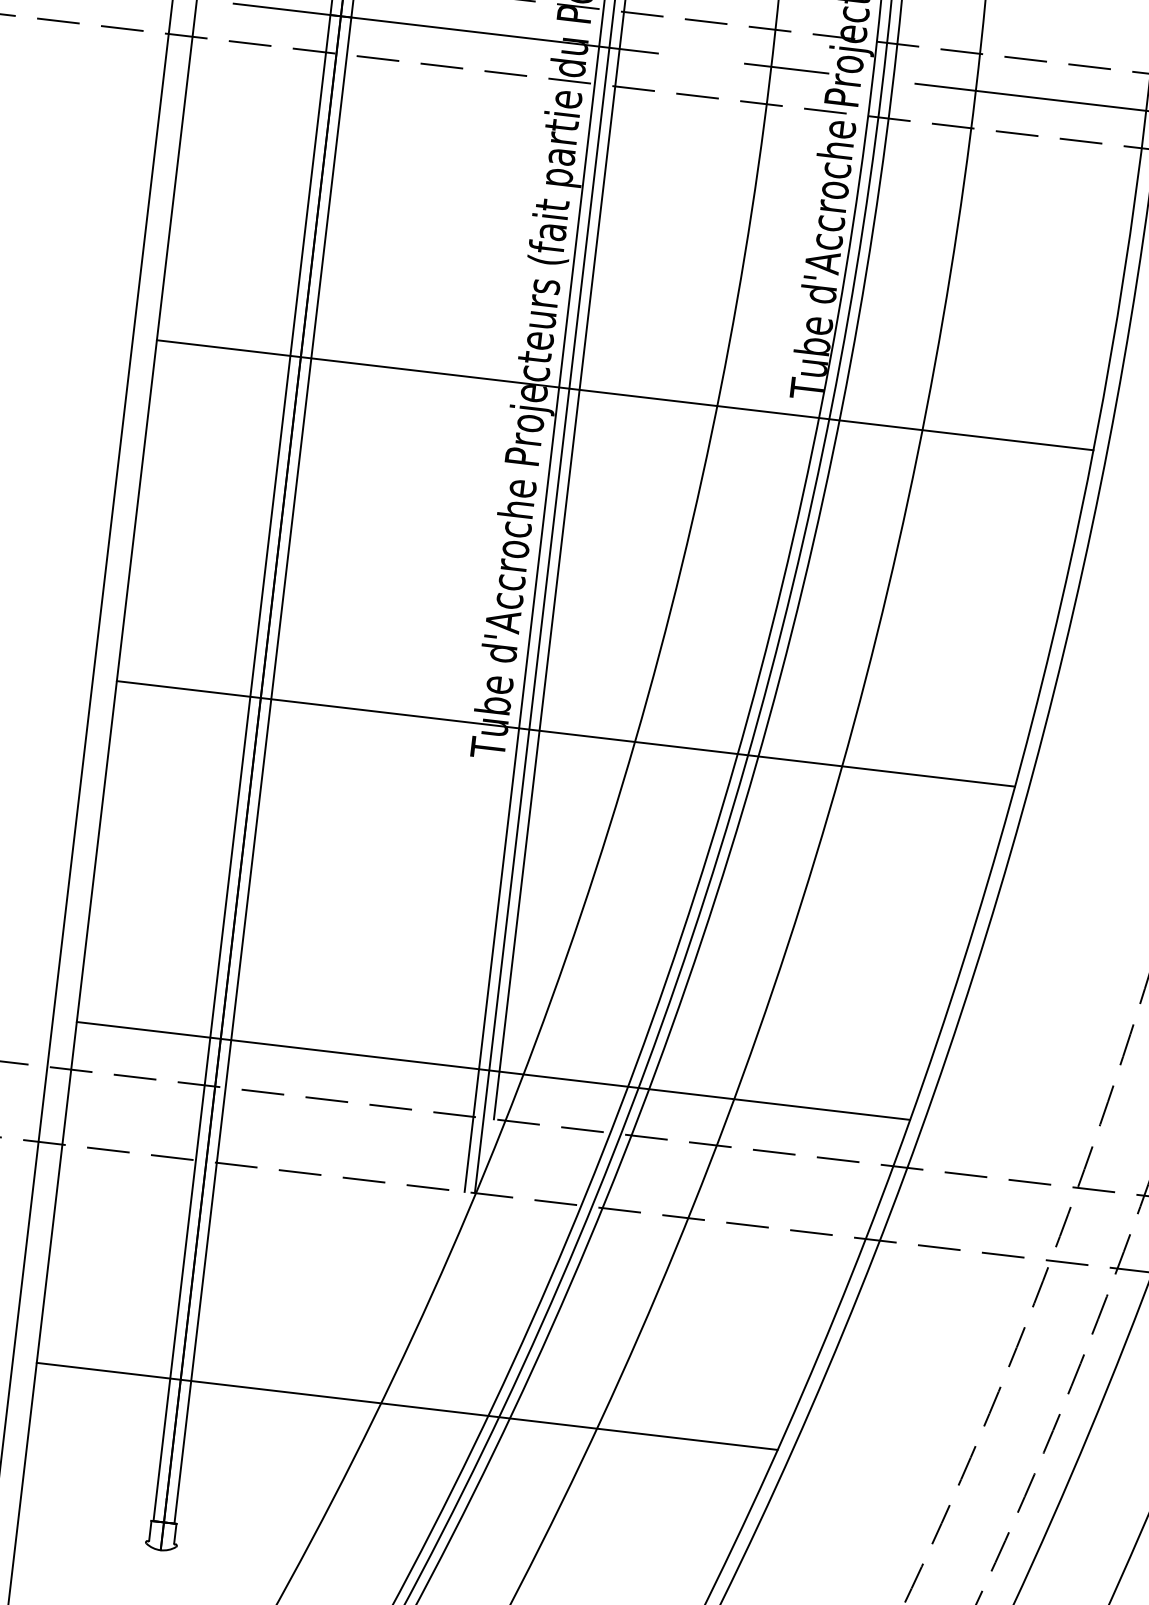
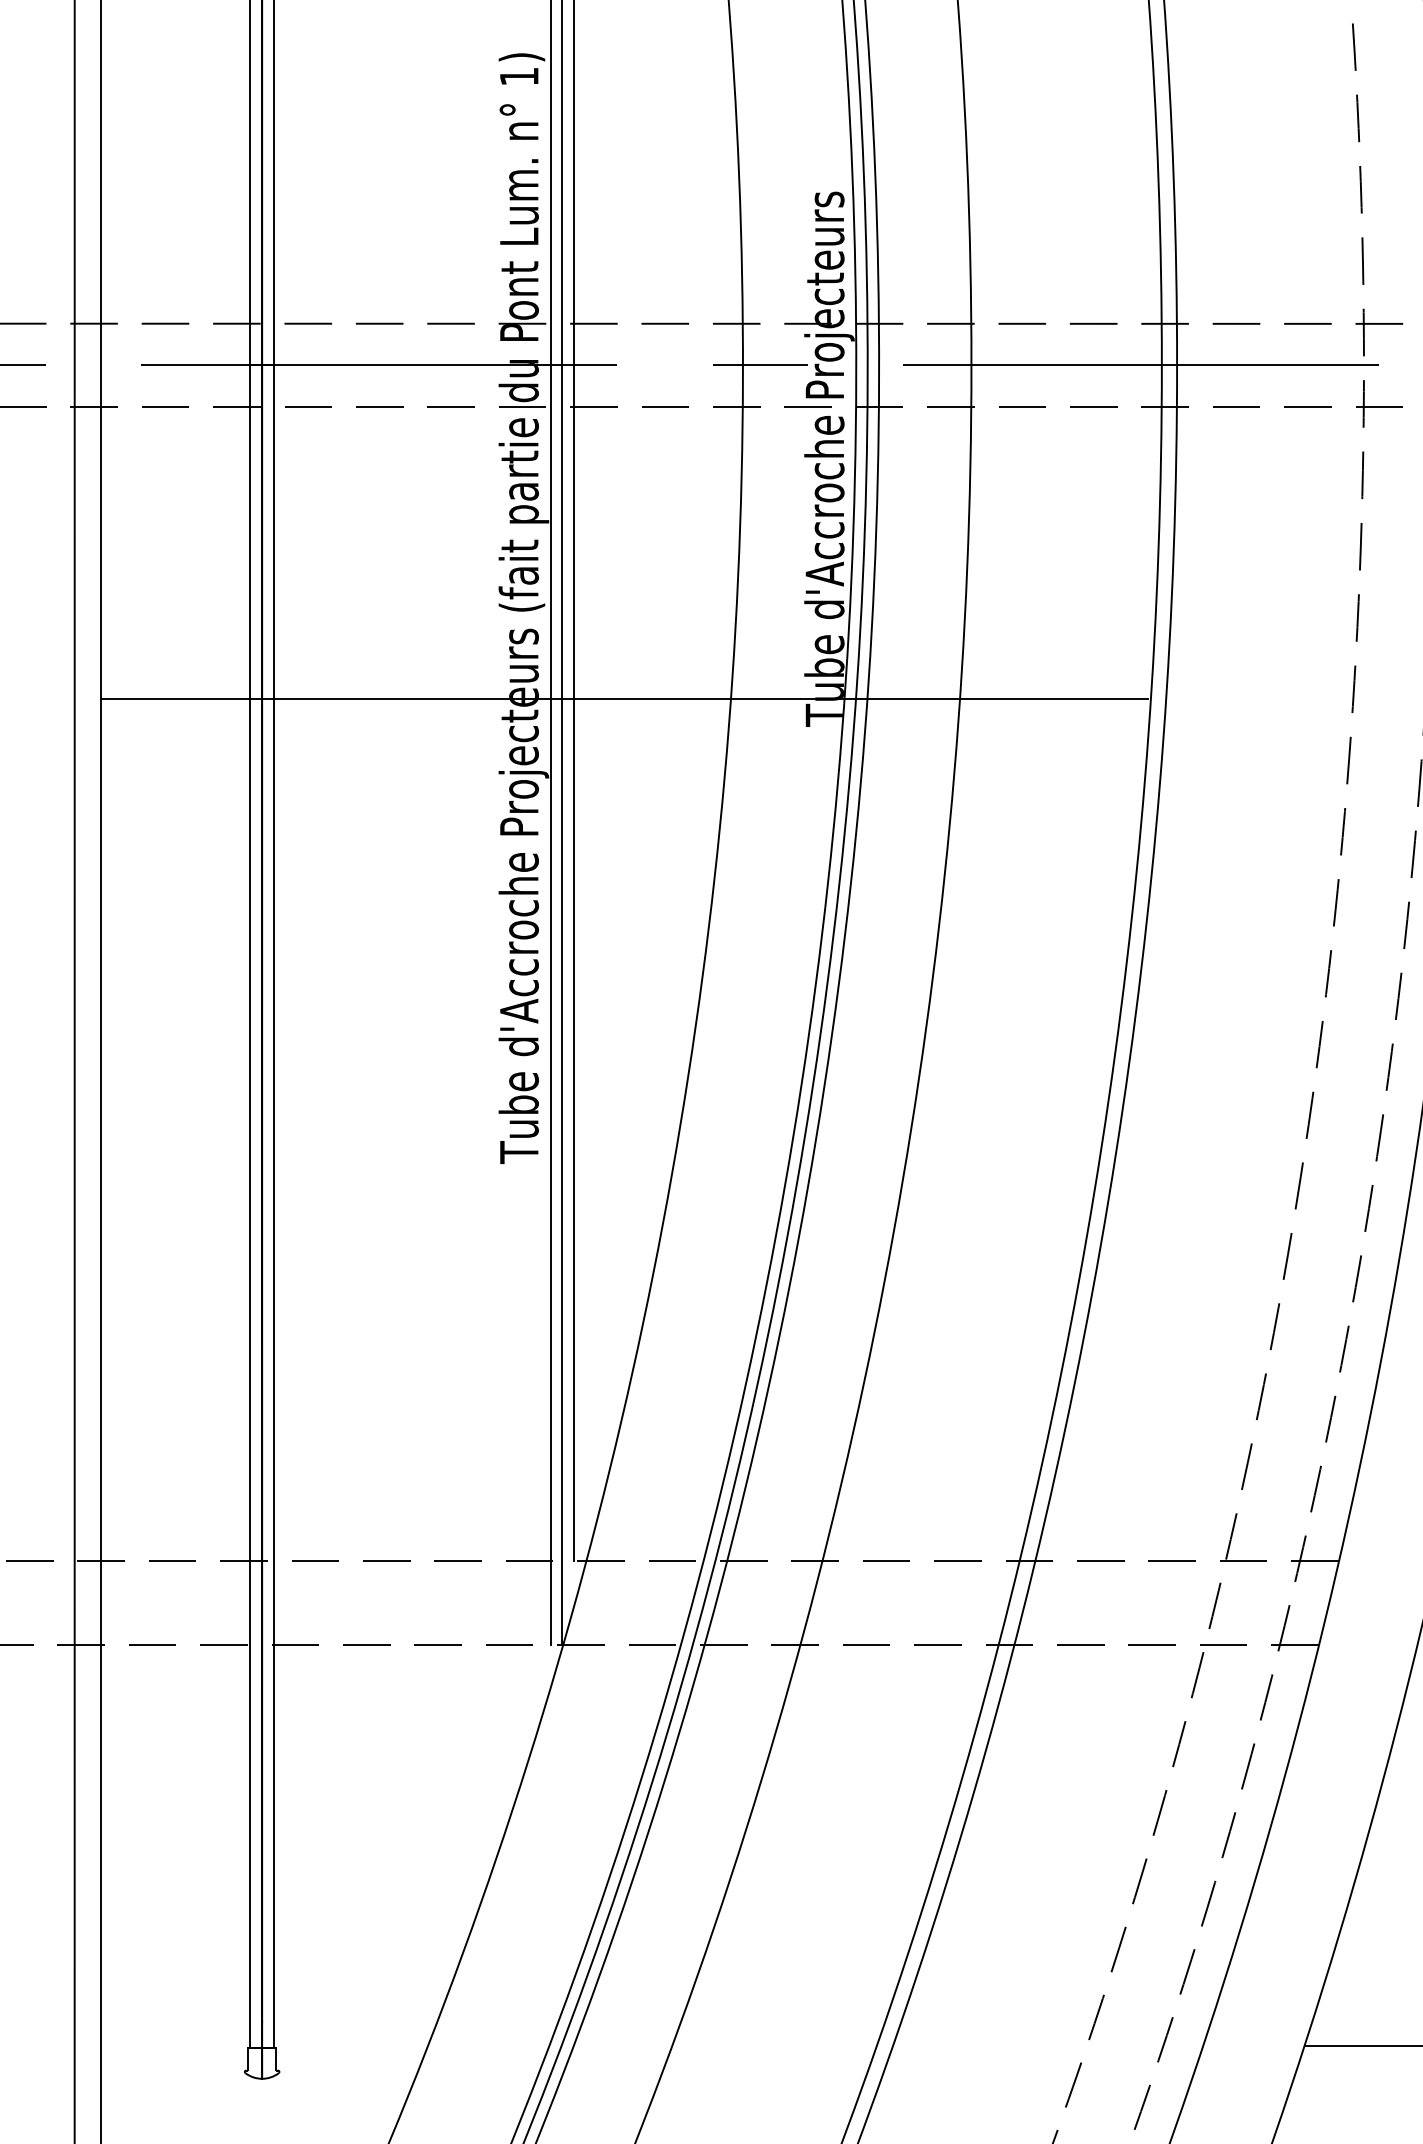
line: (625, 394) -> (624, 698), moved
line: (565, 733) -> (602, 1126), removed
line: (493, 1070) -> (566, 1507), removed
line: (406, 1406) -> (514, 1888), removed

